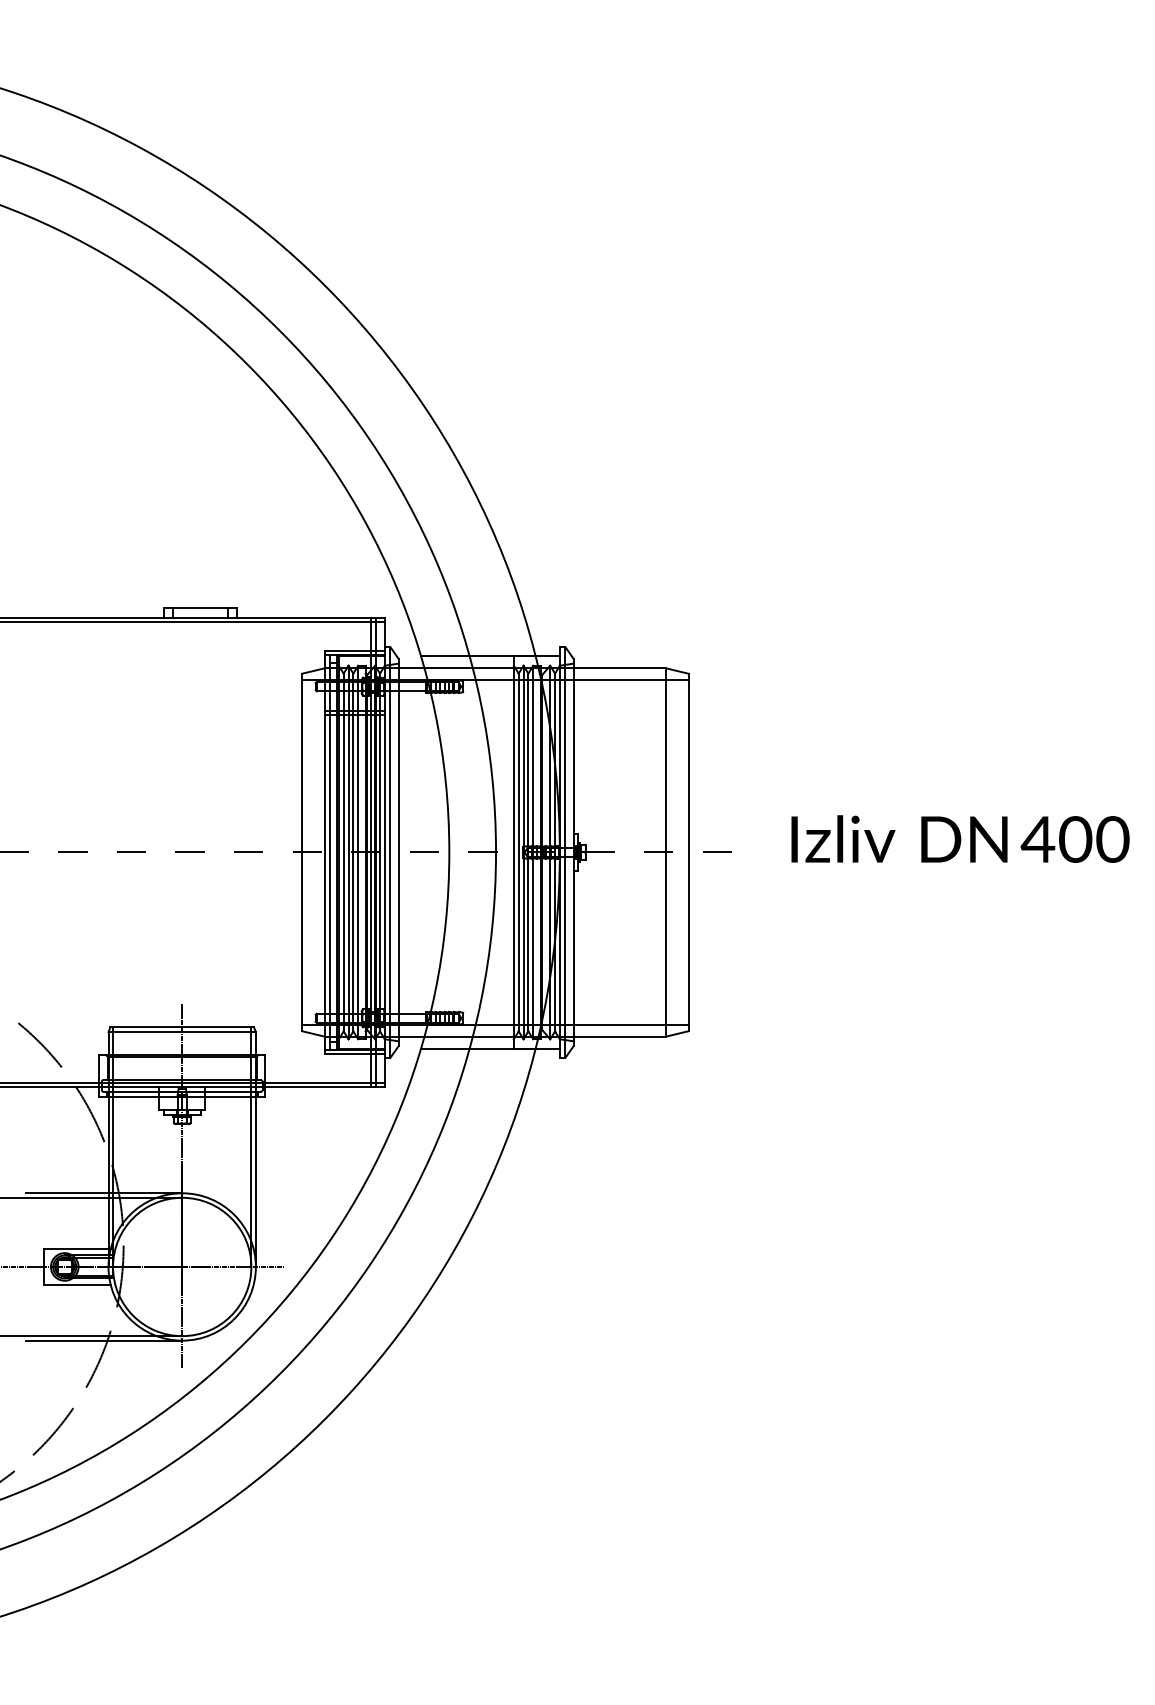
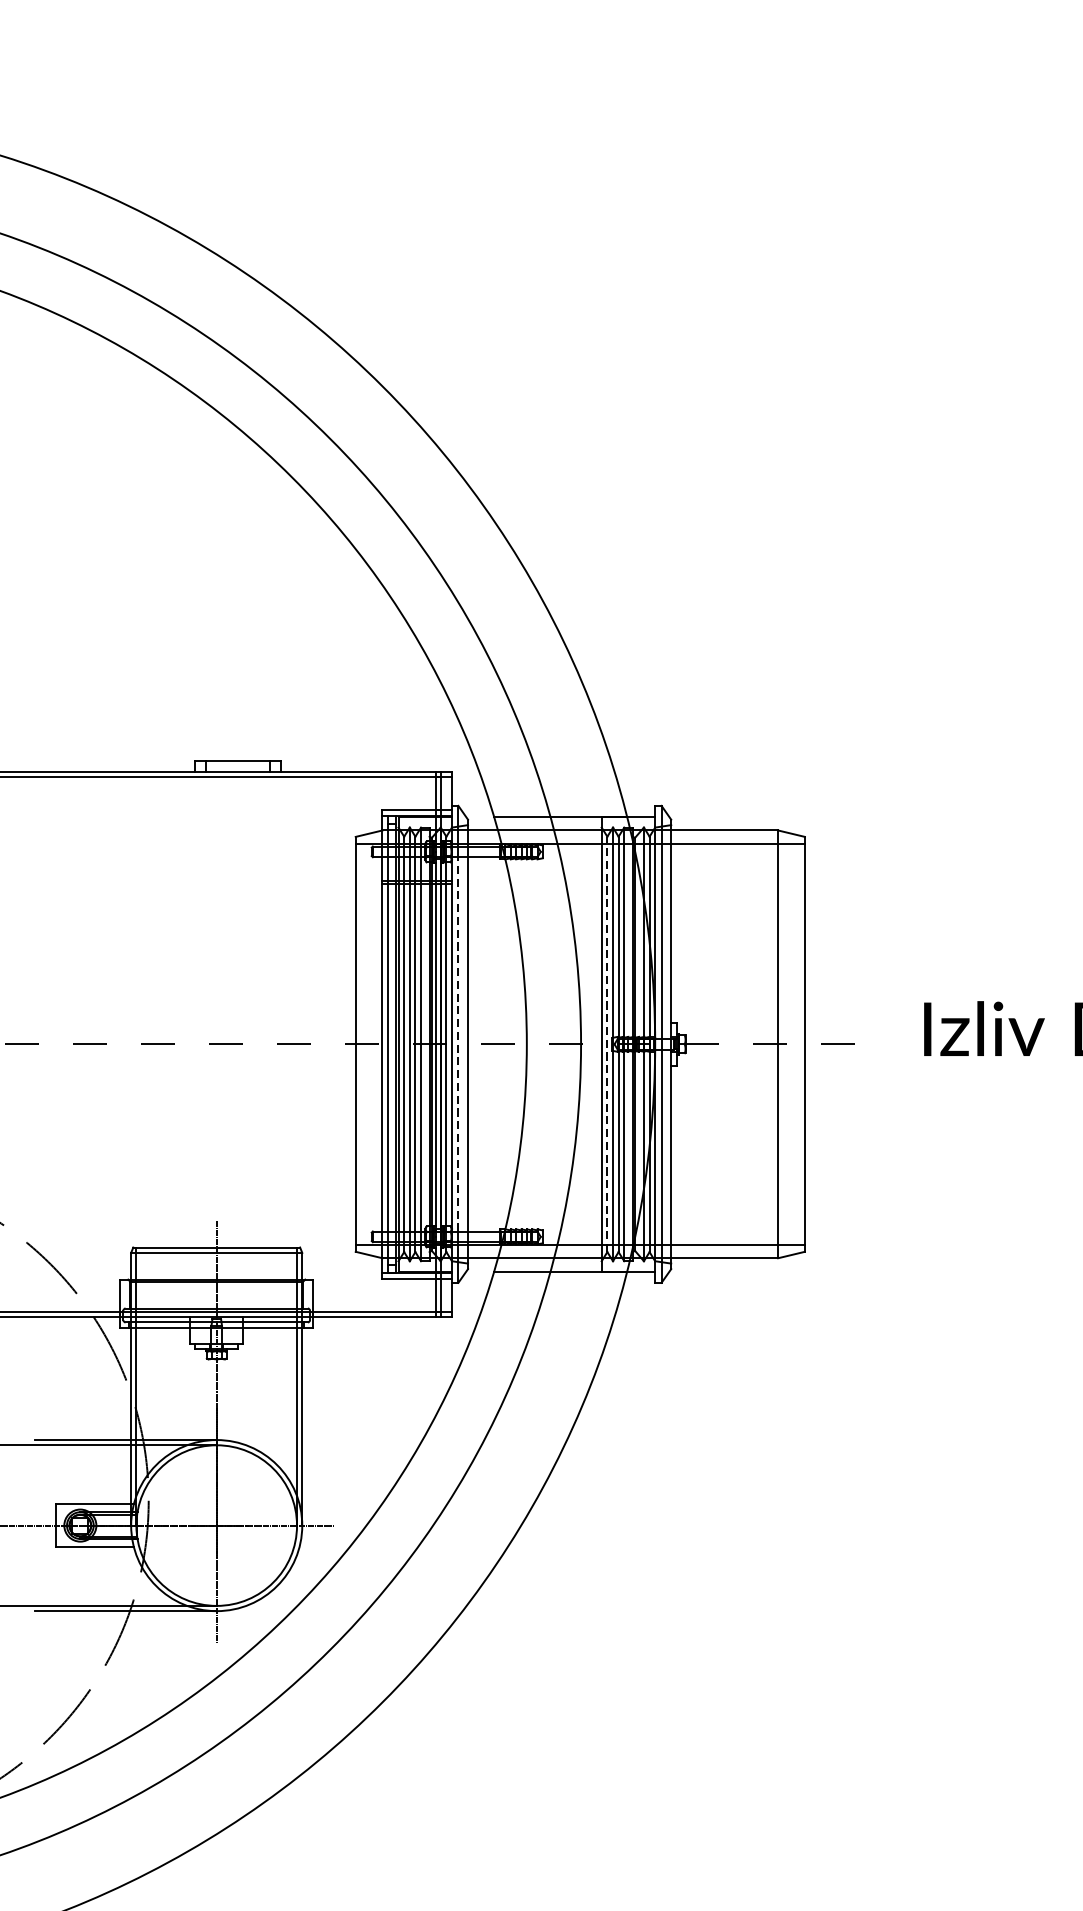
line: (390, 851) -> (458, 1043), solid -> dashed
line: (518, 852) -> (607, 1044), solid -> dashed

